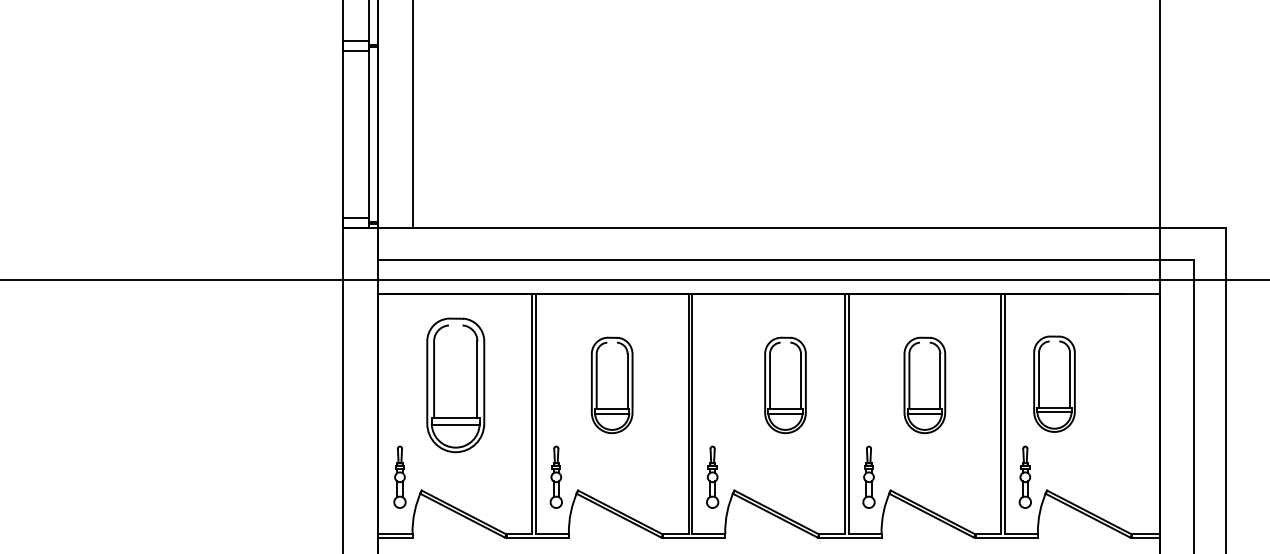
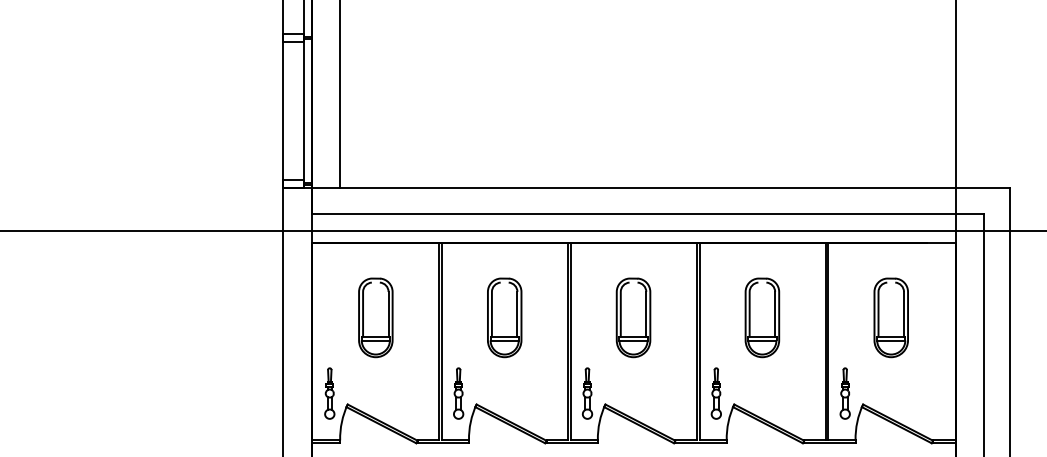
part: (1053, 383) -> (890, 317), moved
part: (455, 384) -> (375, 317), size x0.71
part: (785, 384) -> (633, 317), moved

